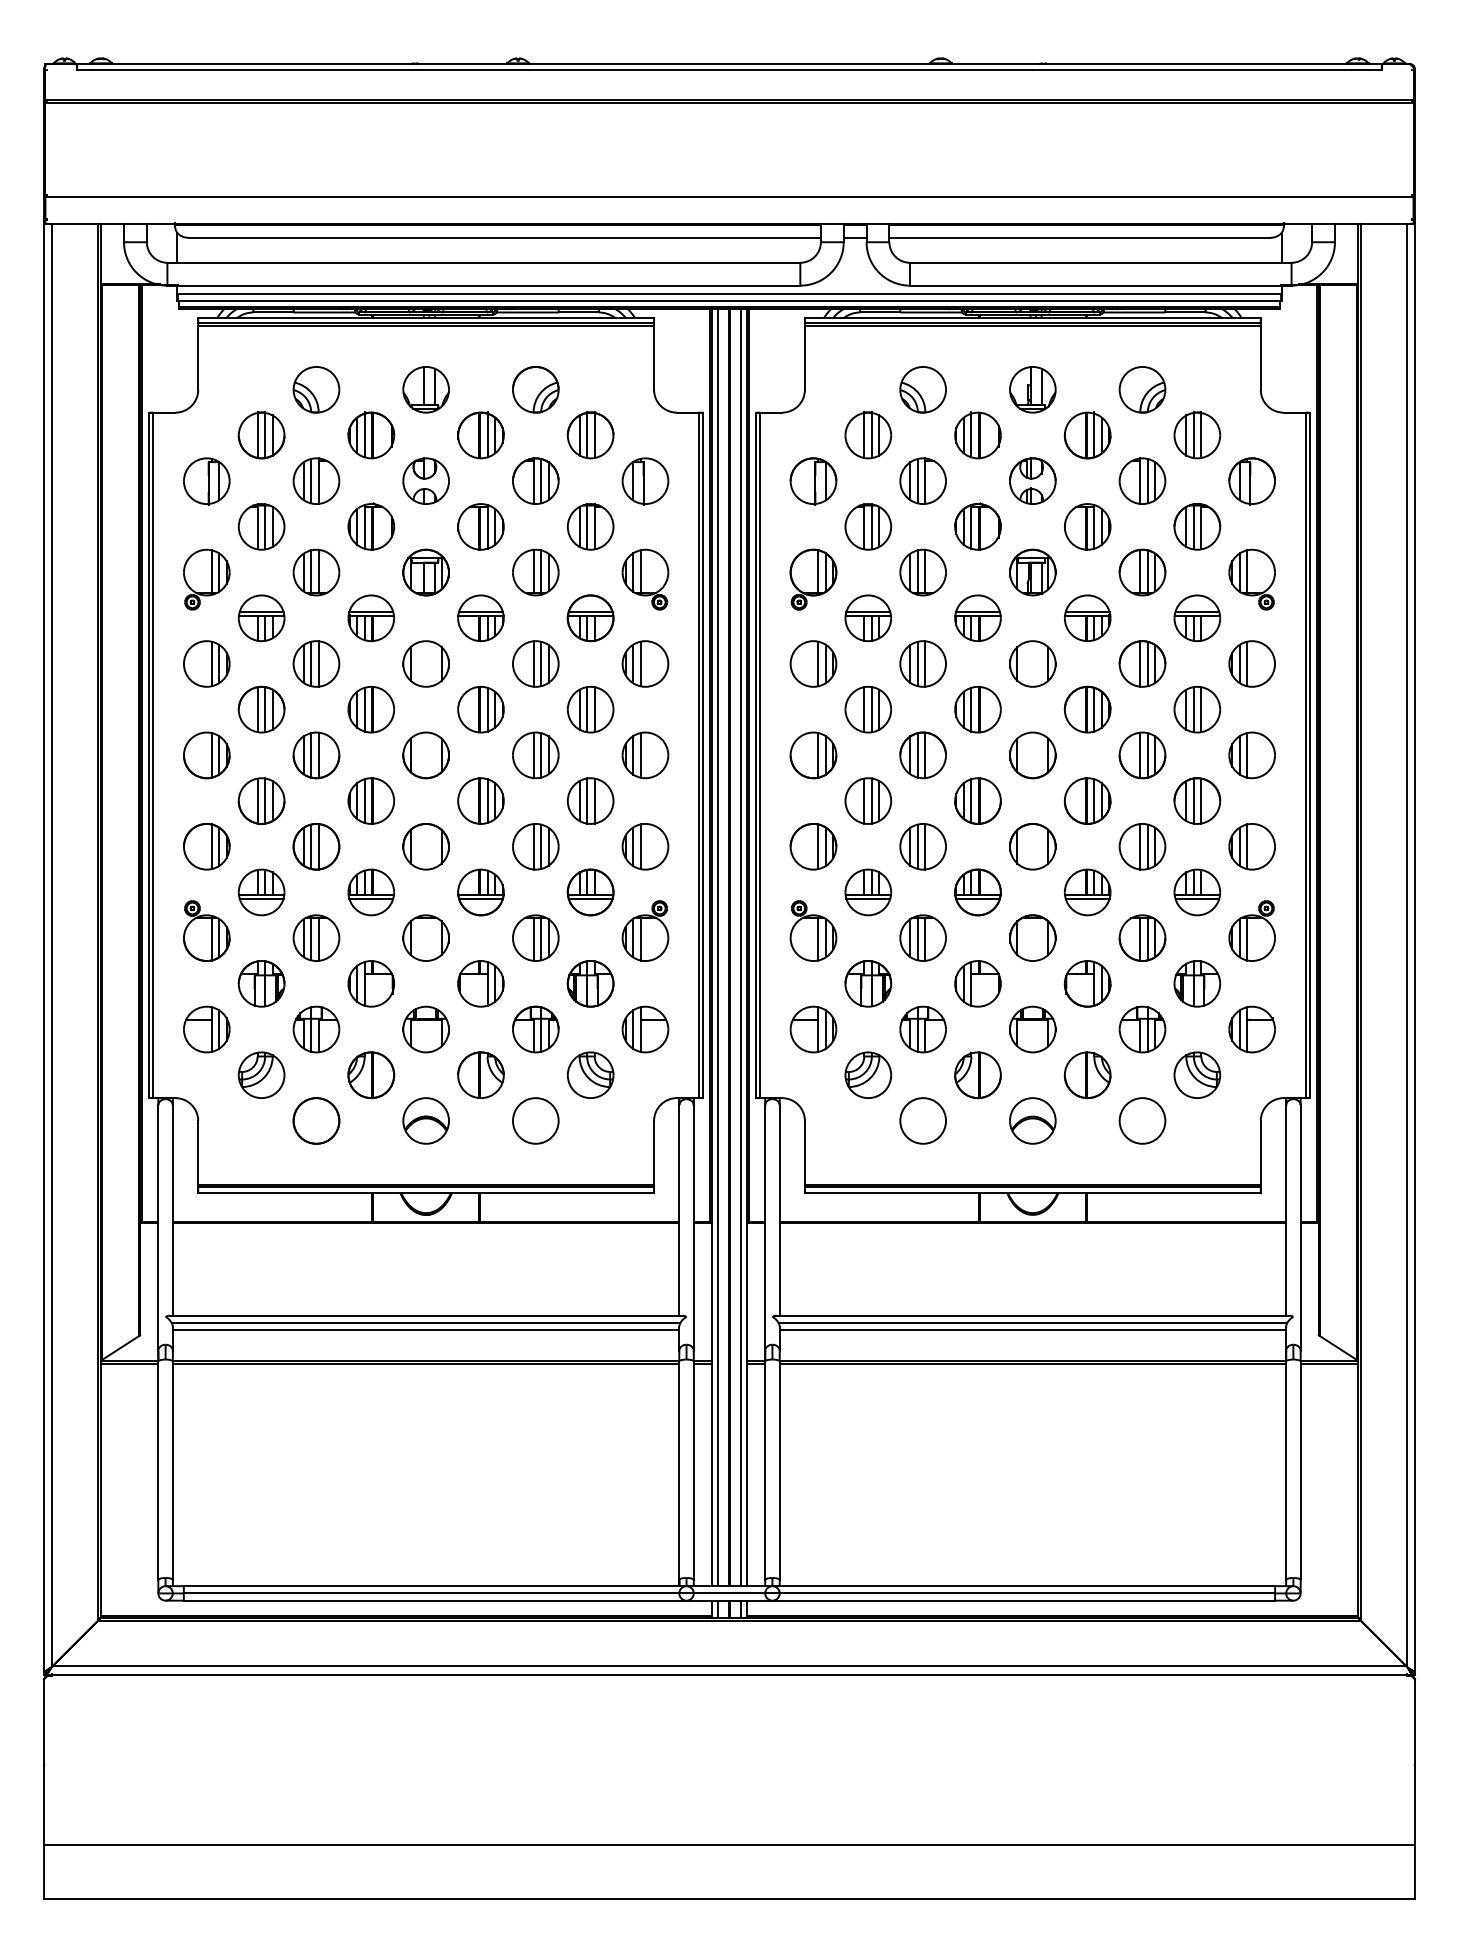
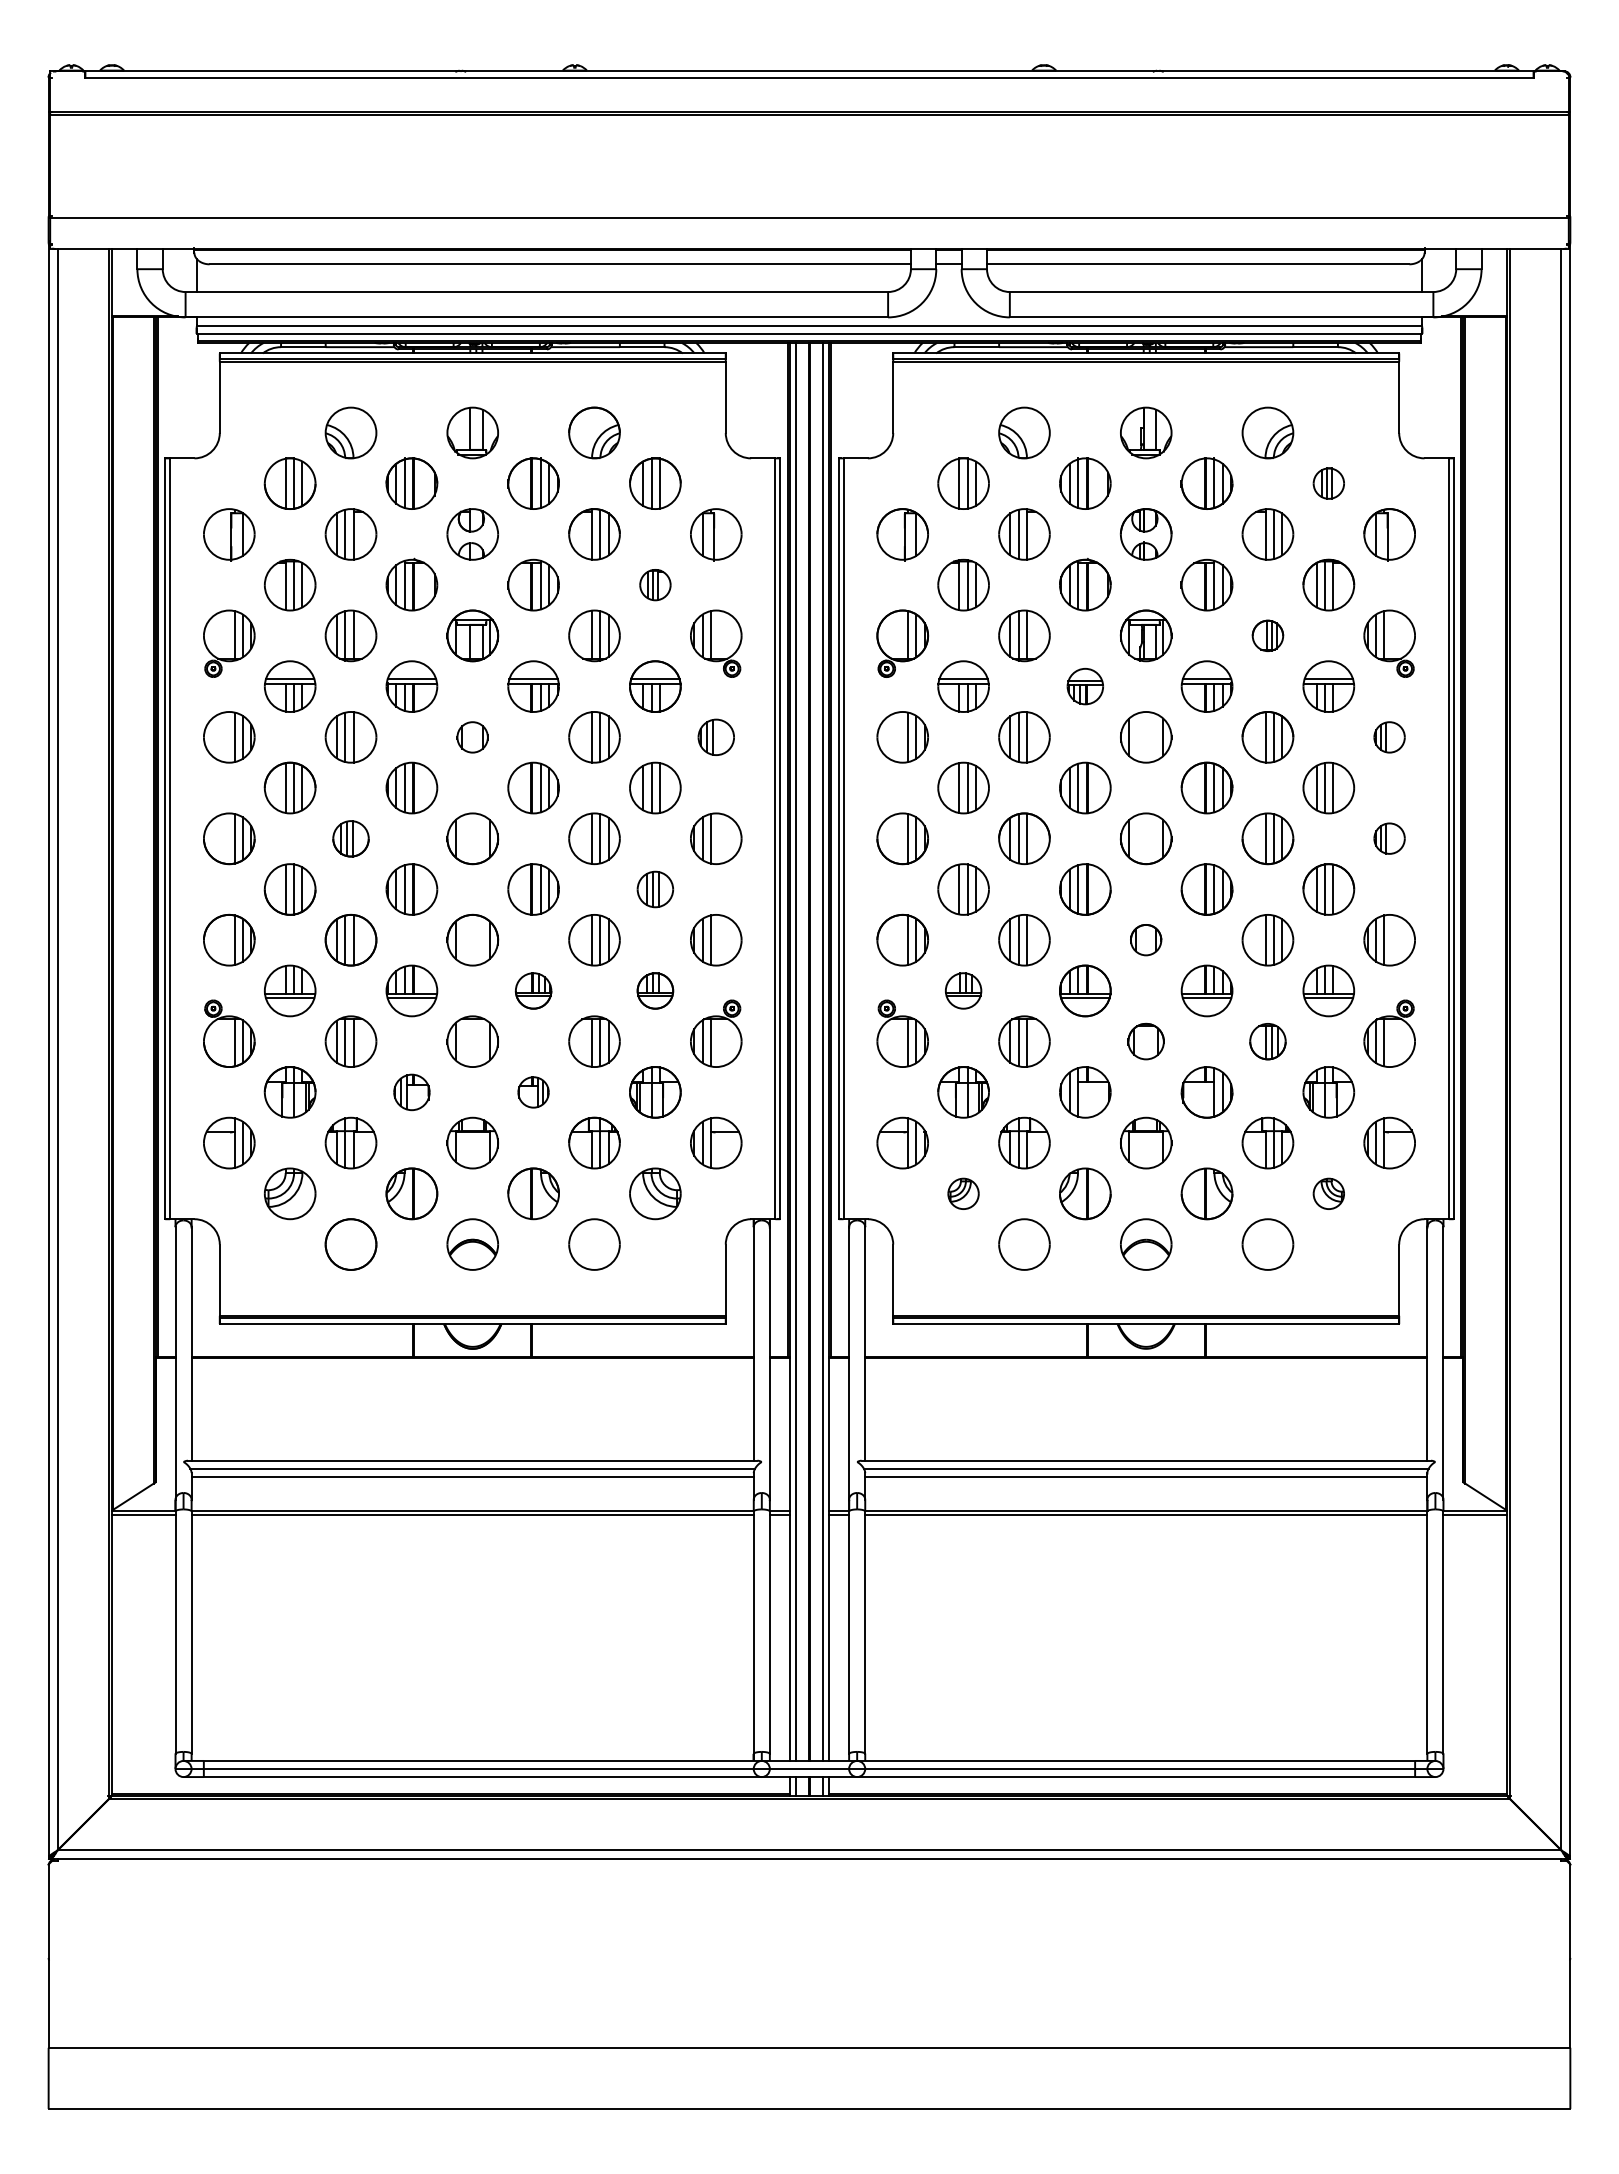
part: (1197, 435) -> (1328, 483), size x0.6
part: (590, 526) -> (655, 584), size x0.6
part: (1142, 572) -> (1267, 635), size x0.6
part: (978, 618) -> (1085, 686), size x0.7
part: (425, 664) -> (472, 737), size x0.6
part: (645, 664) -> (716, 737), size x0.7
part: (1252, 664) -> (1389, 737), size x0.6
part: (315, 755) -> (350, 838), size x0.7
part: (1252, 755) -> (1389, 838), size x0.6
part: (590, 801) -> (655, 889), size x0.7
part: (1032, 846) -> (1145, 939), size x0.6
part: (480, 892) -> (533, 990), size x0.7
part: (590, 892) -> (655, 990), size x0.7
part: (868, 892) -> (963, 990), size x0.7
part: (1032, 938) -> (1145, 1041), size x0.7
part: (1142, 938) -> (1267, 1041), size x0.7
part: (370, 983) -> (411, 1092), size x0.7
part: (480, 983) -> (533, 1092), size x0.6
part: (868, 1074) -> (963, 1193), size x0.6
part: (1197, 1074) -> (1328, 1193), size x0.6

